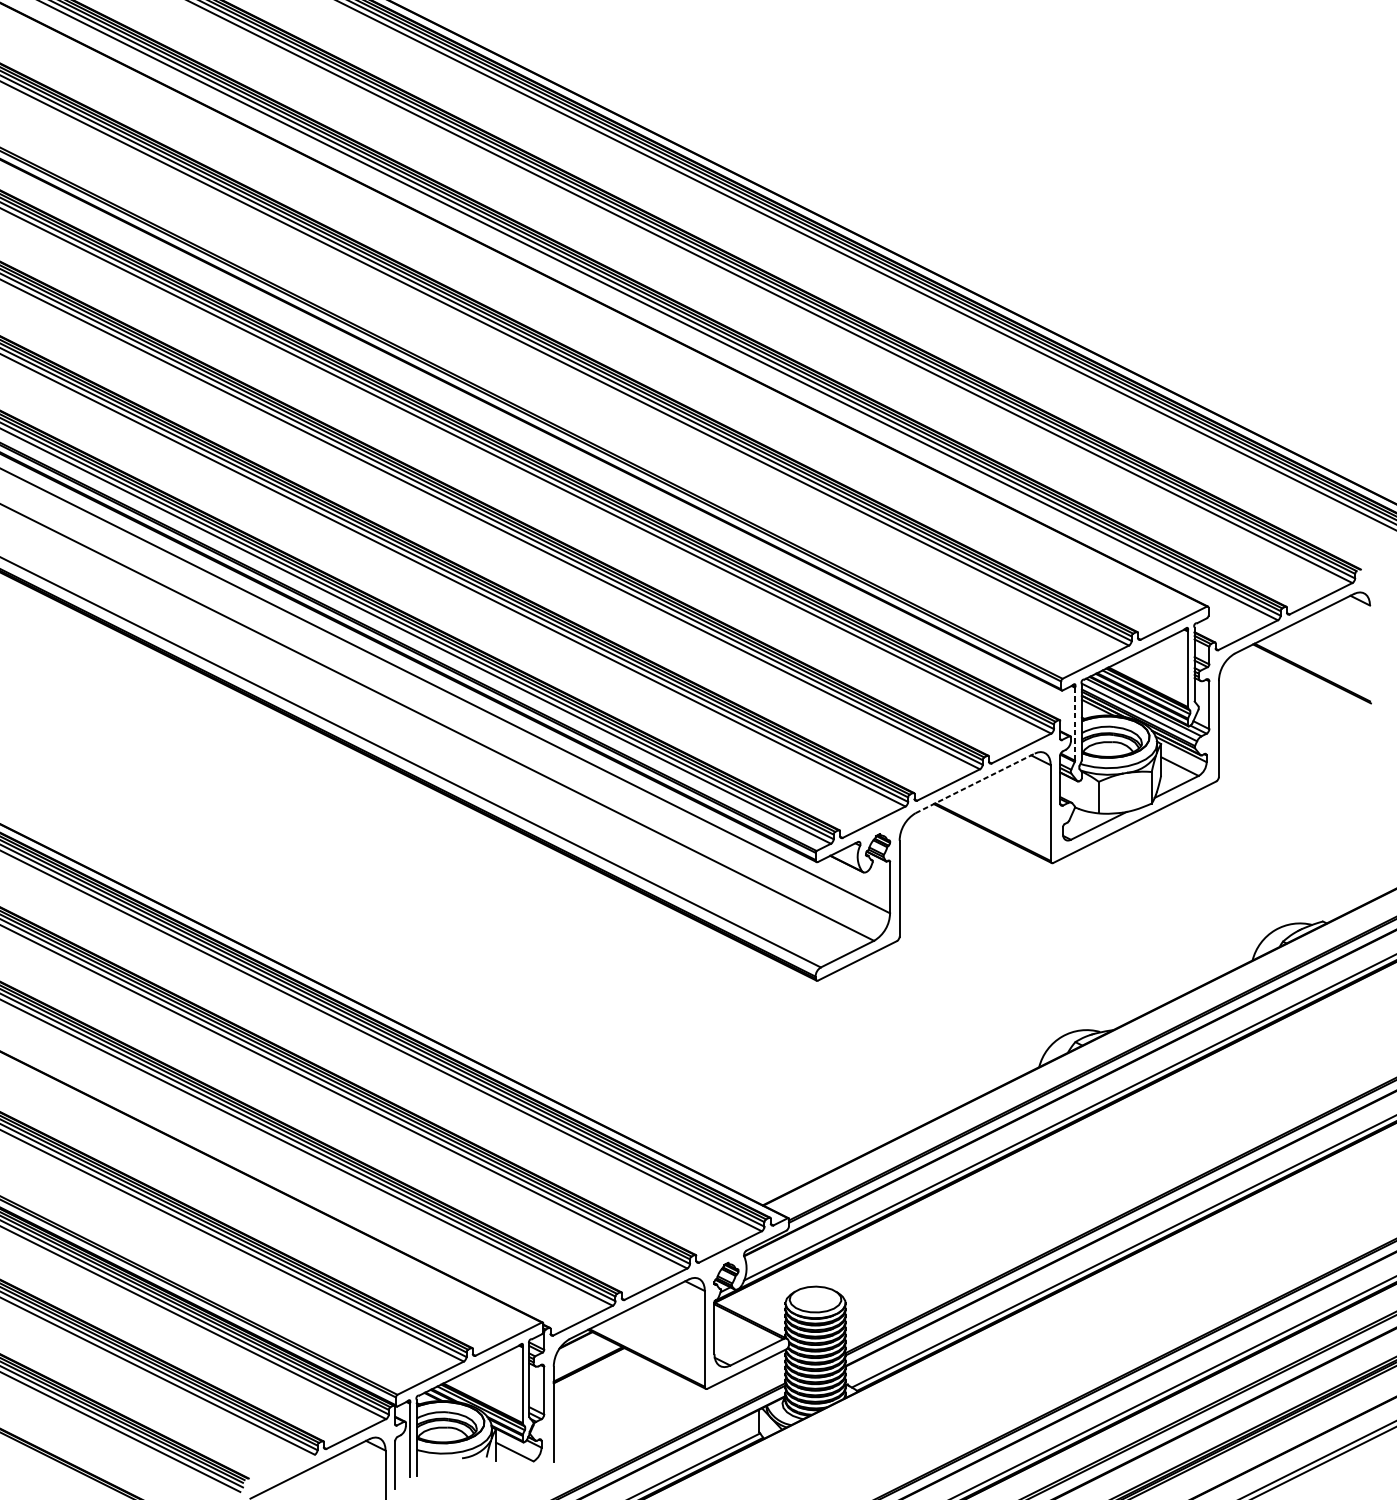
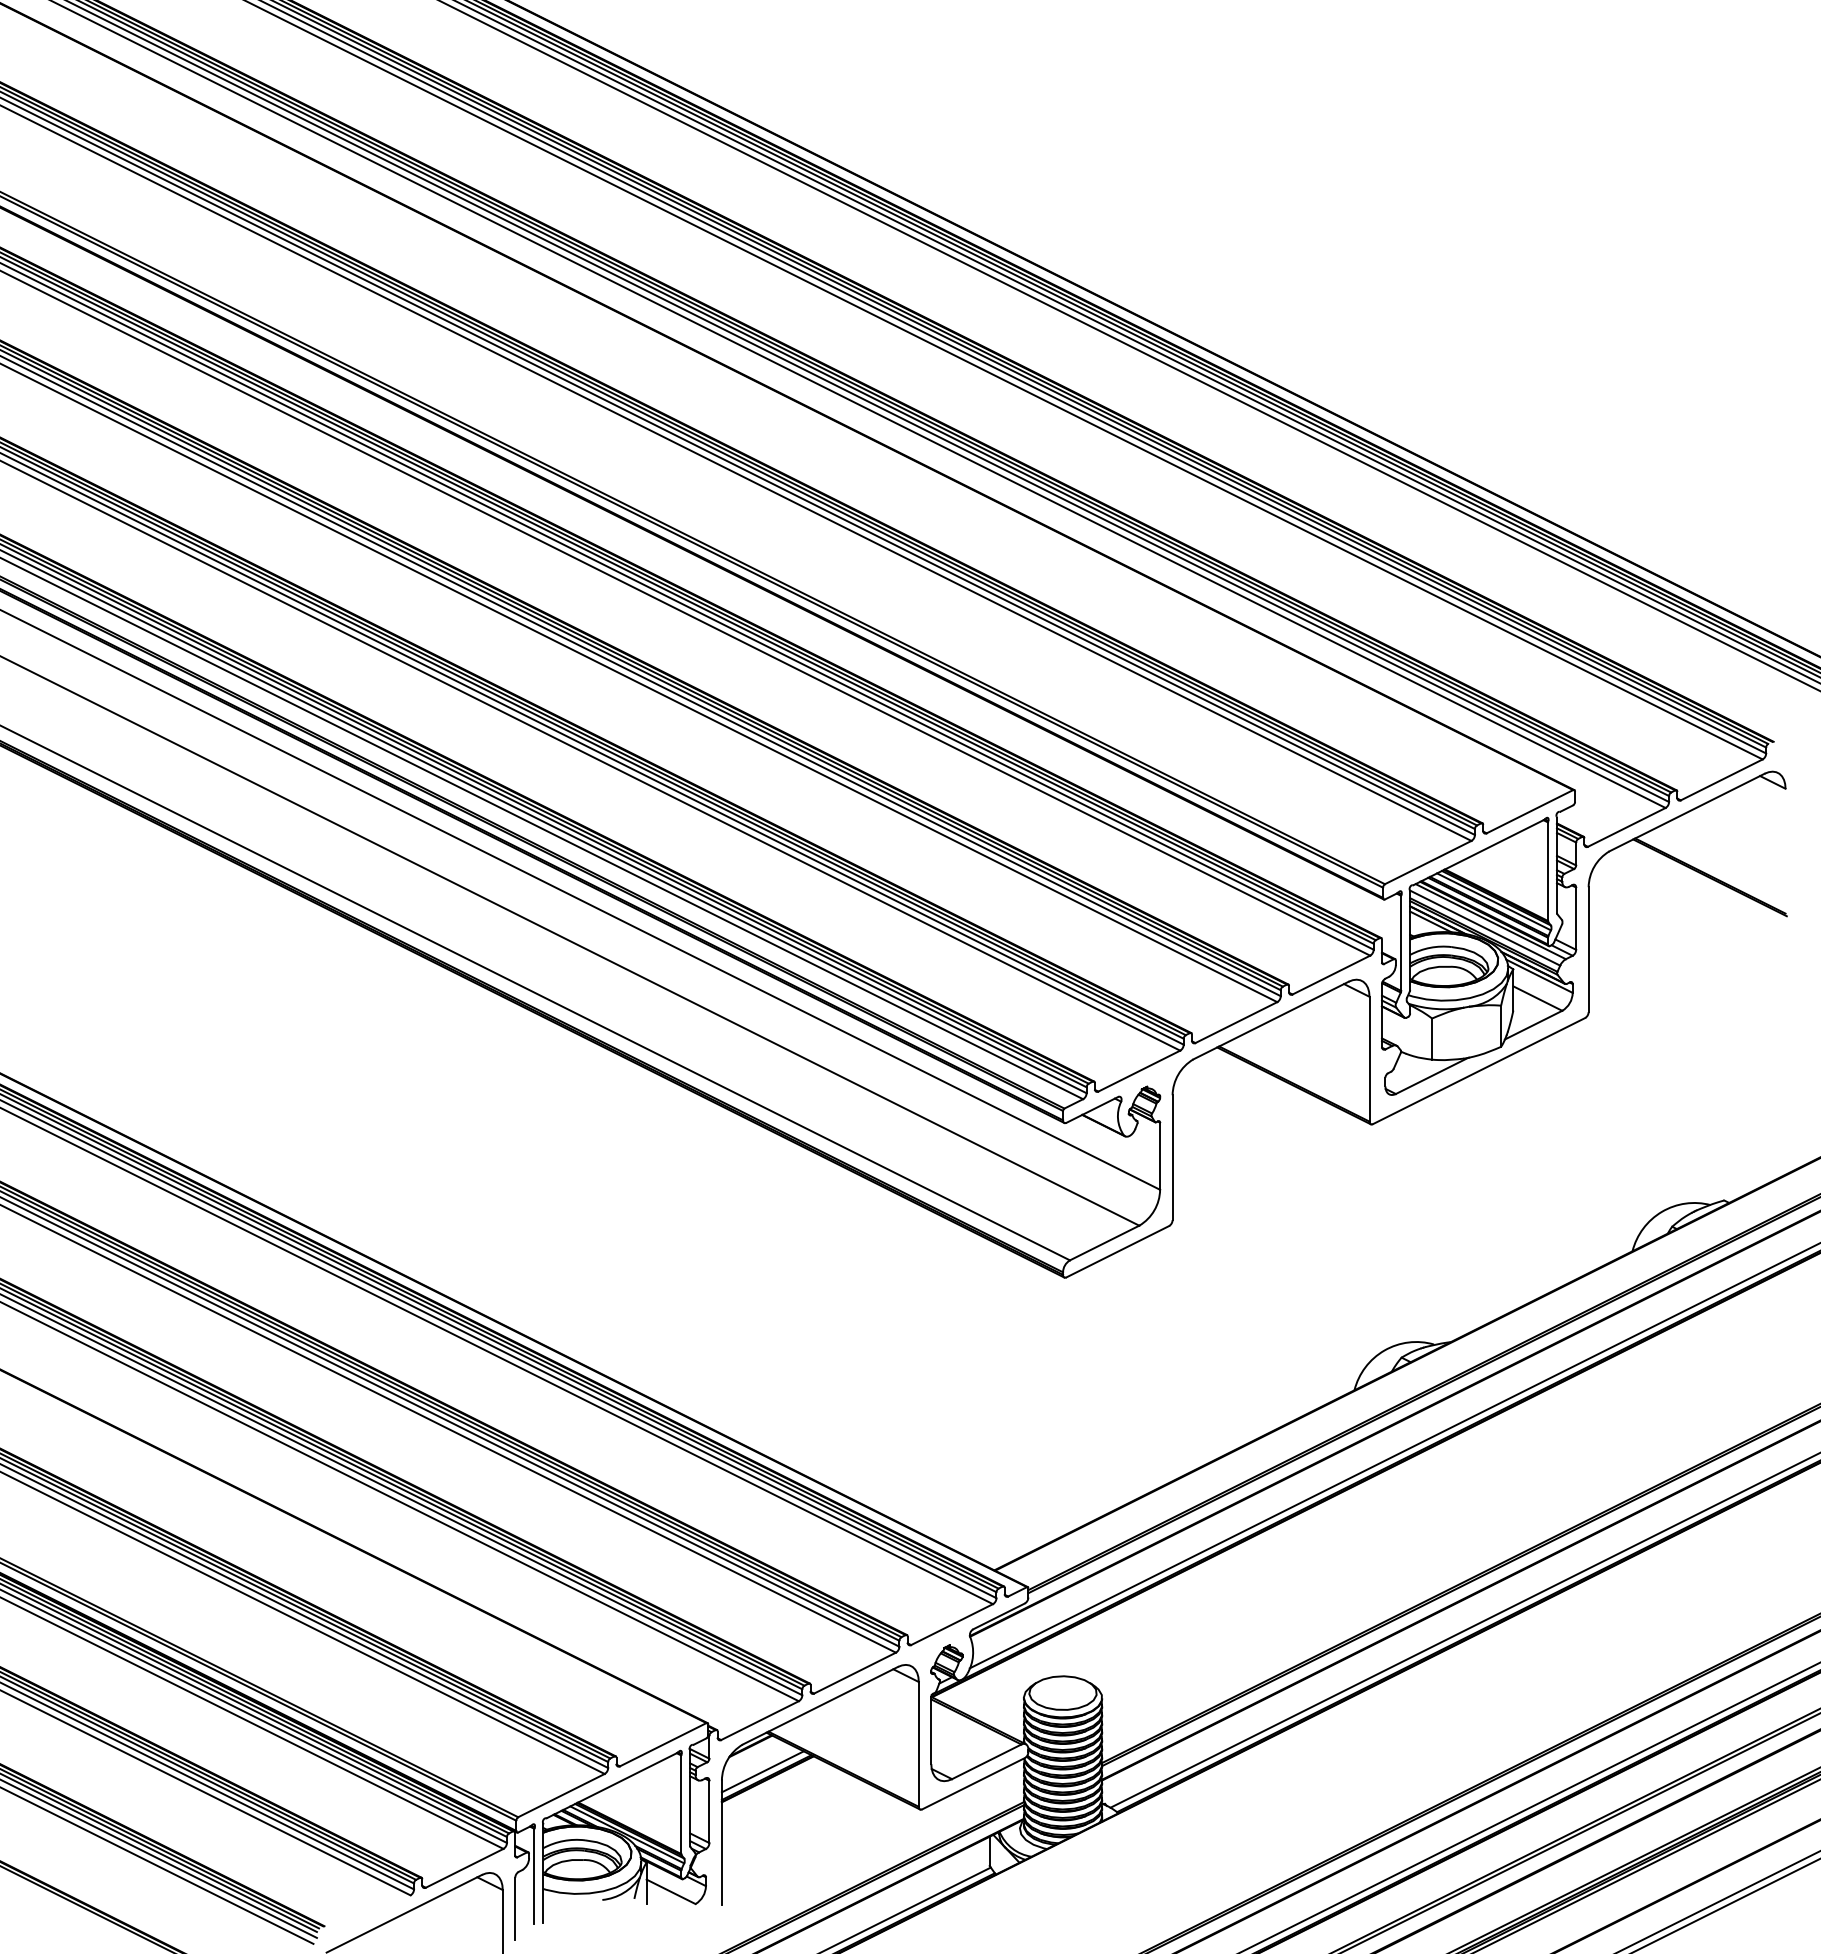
line: (1075, 724) -> (1401, 943), dashed -> solid
line: (975, 783) -> (1271, 1020), dashed -> solid
line: (584, 1359) -> (762, 1771), added

